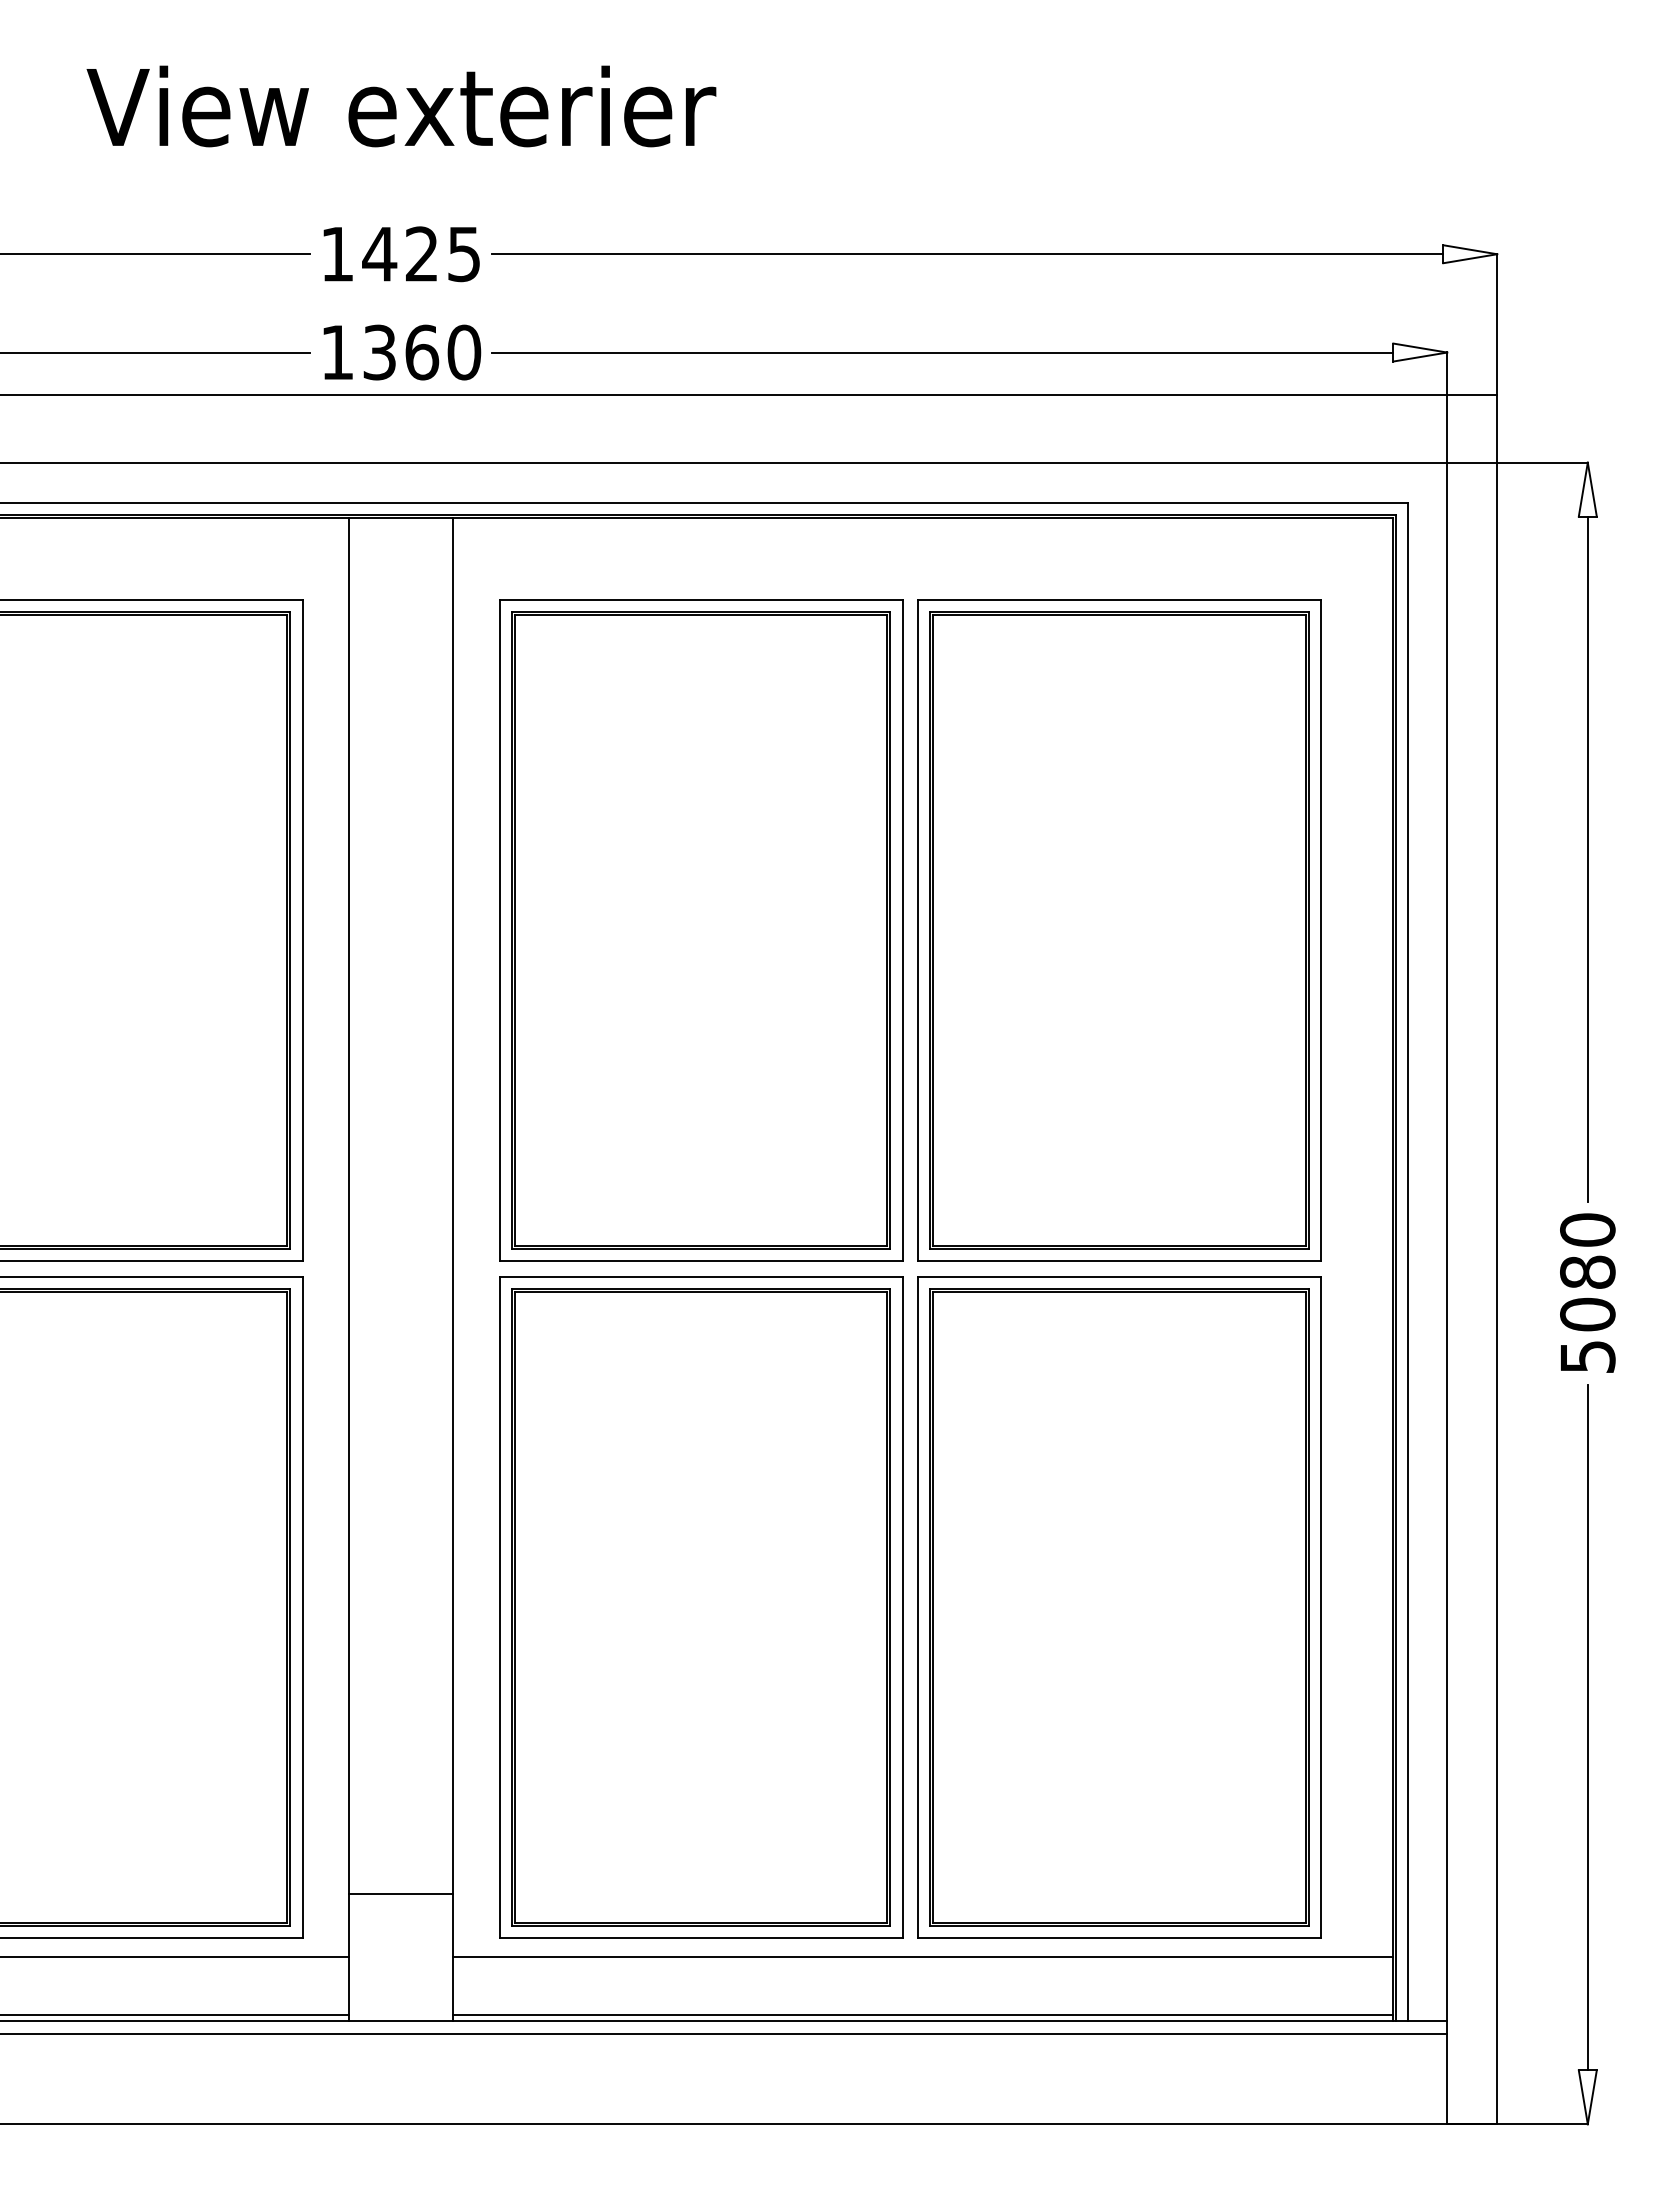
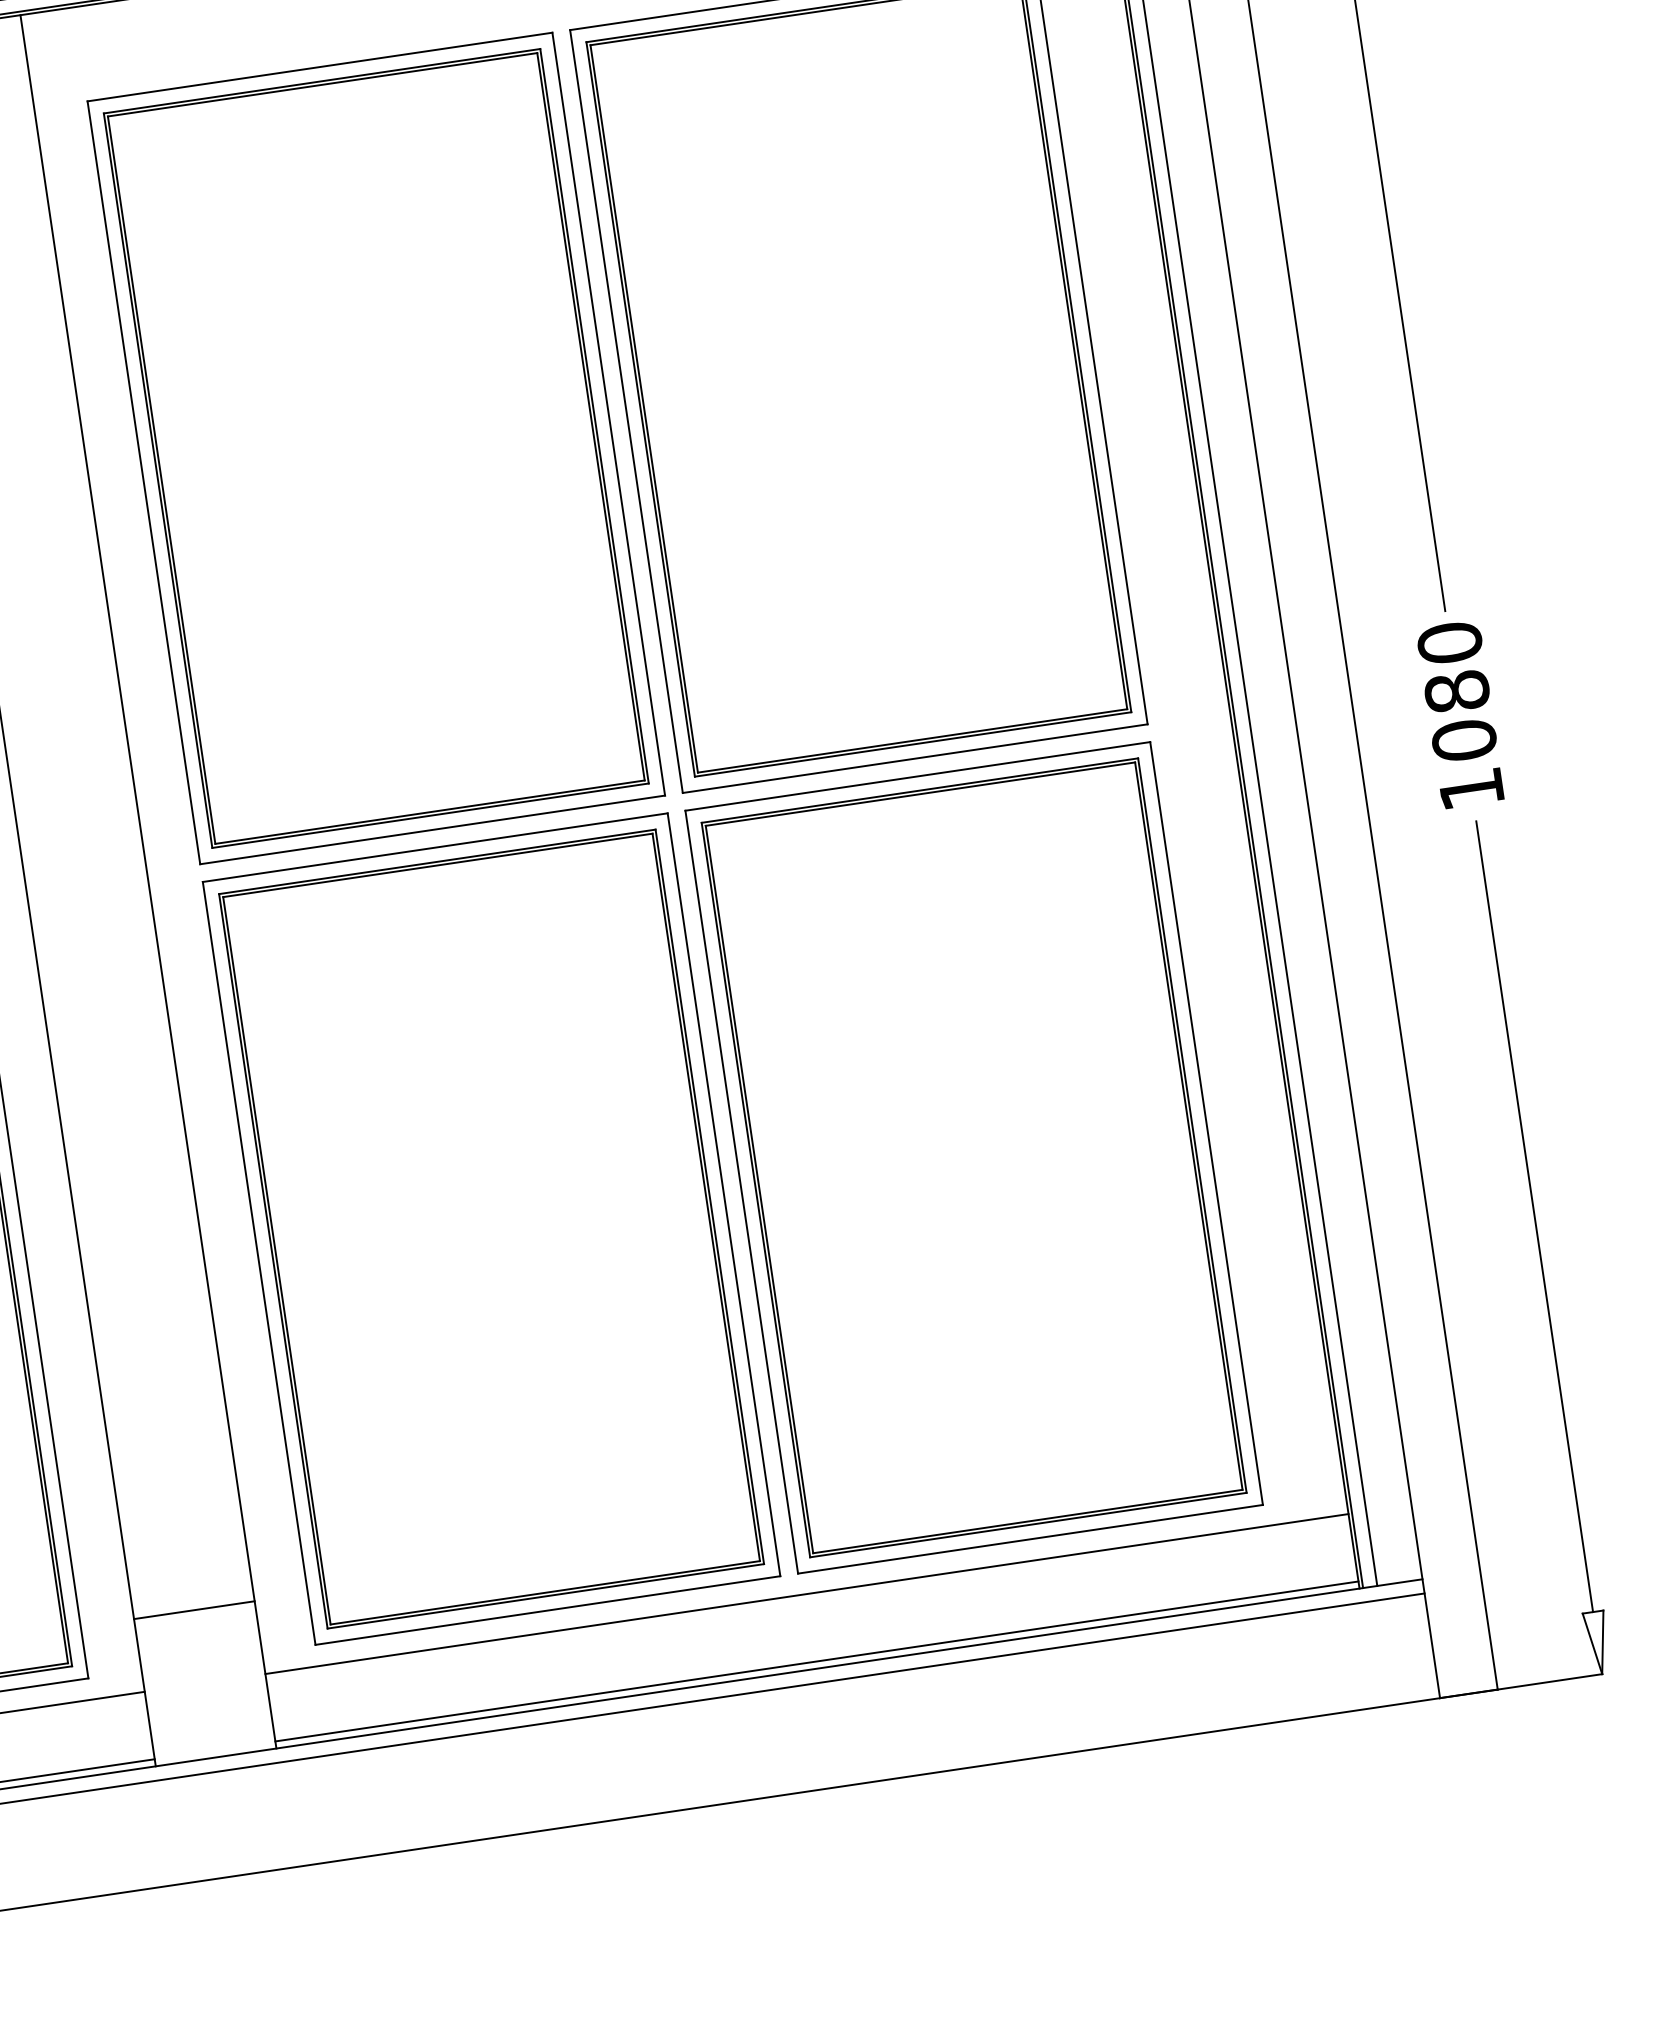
text: (1587, 1356) -> (1471, 788), 5080 -> 1080

